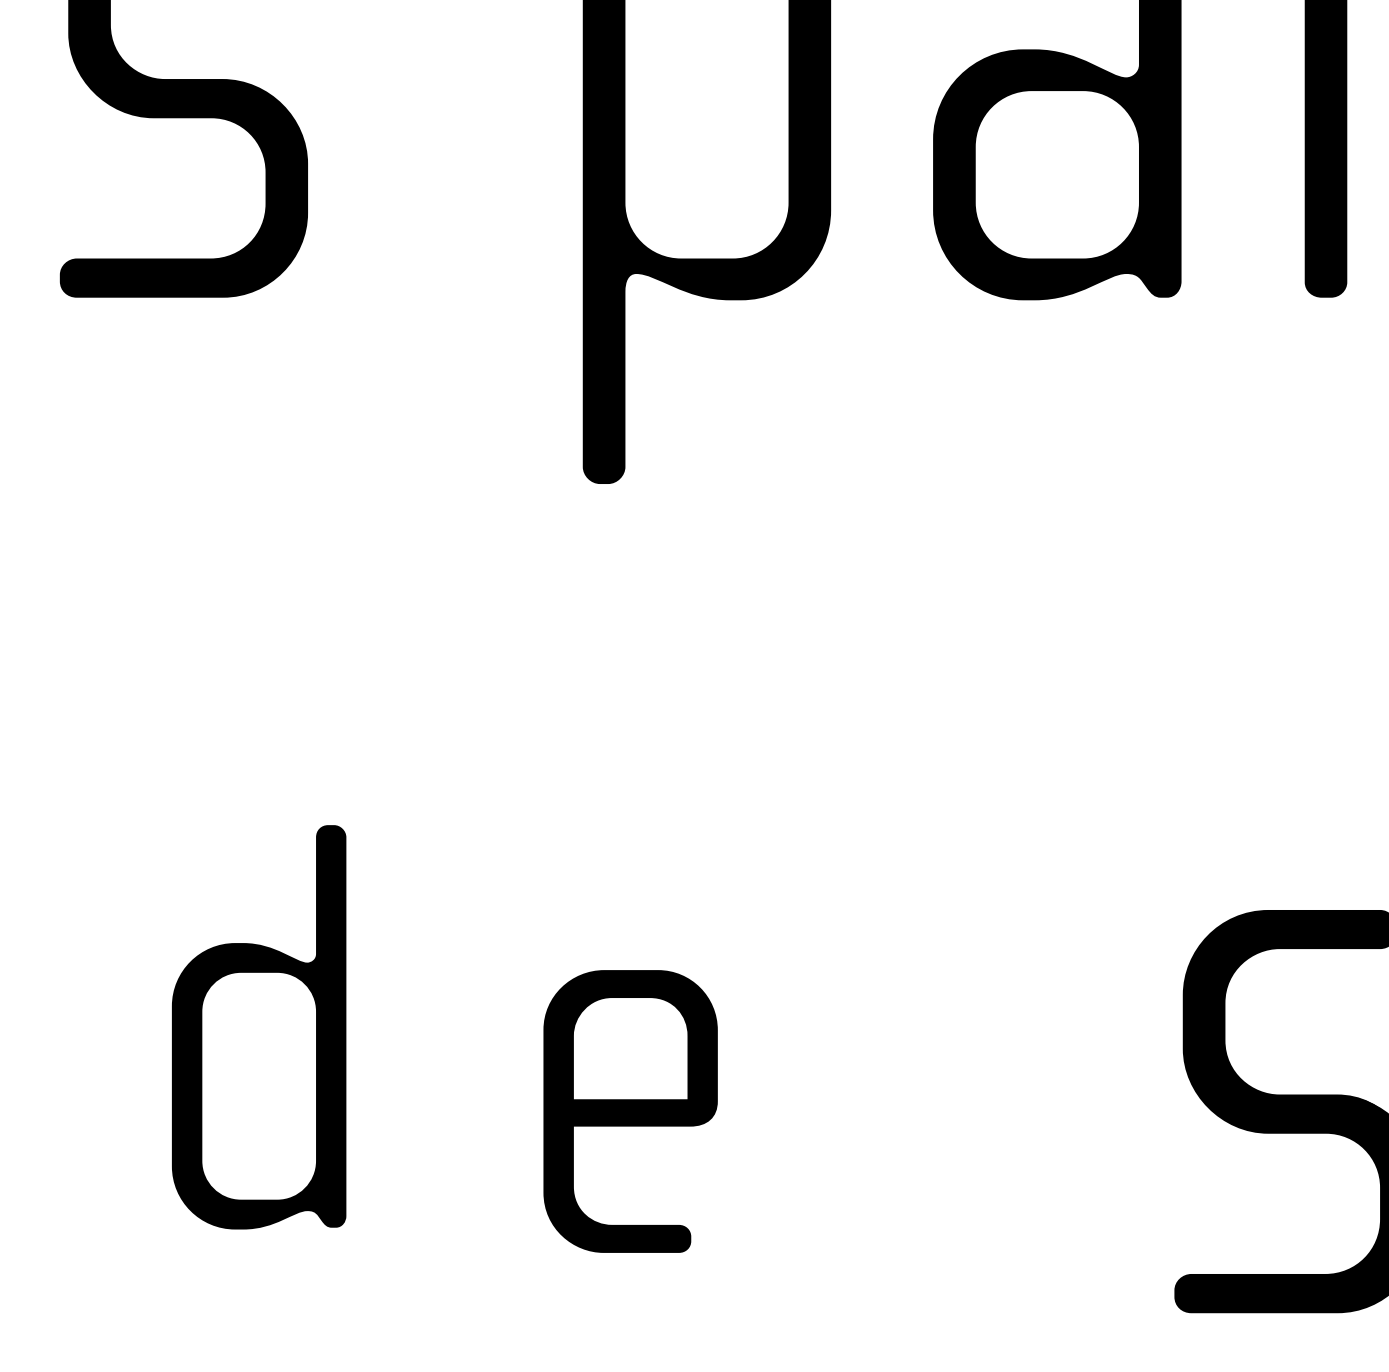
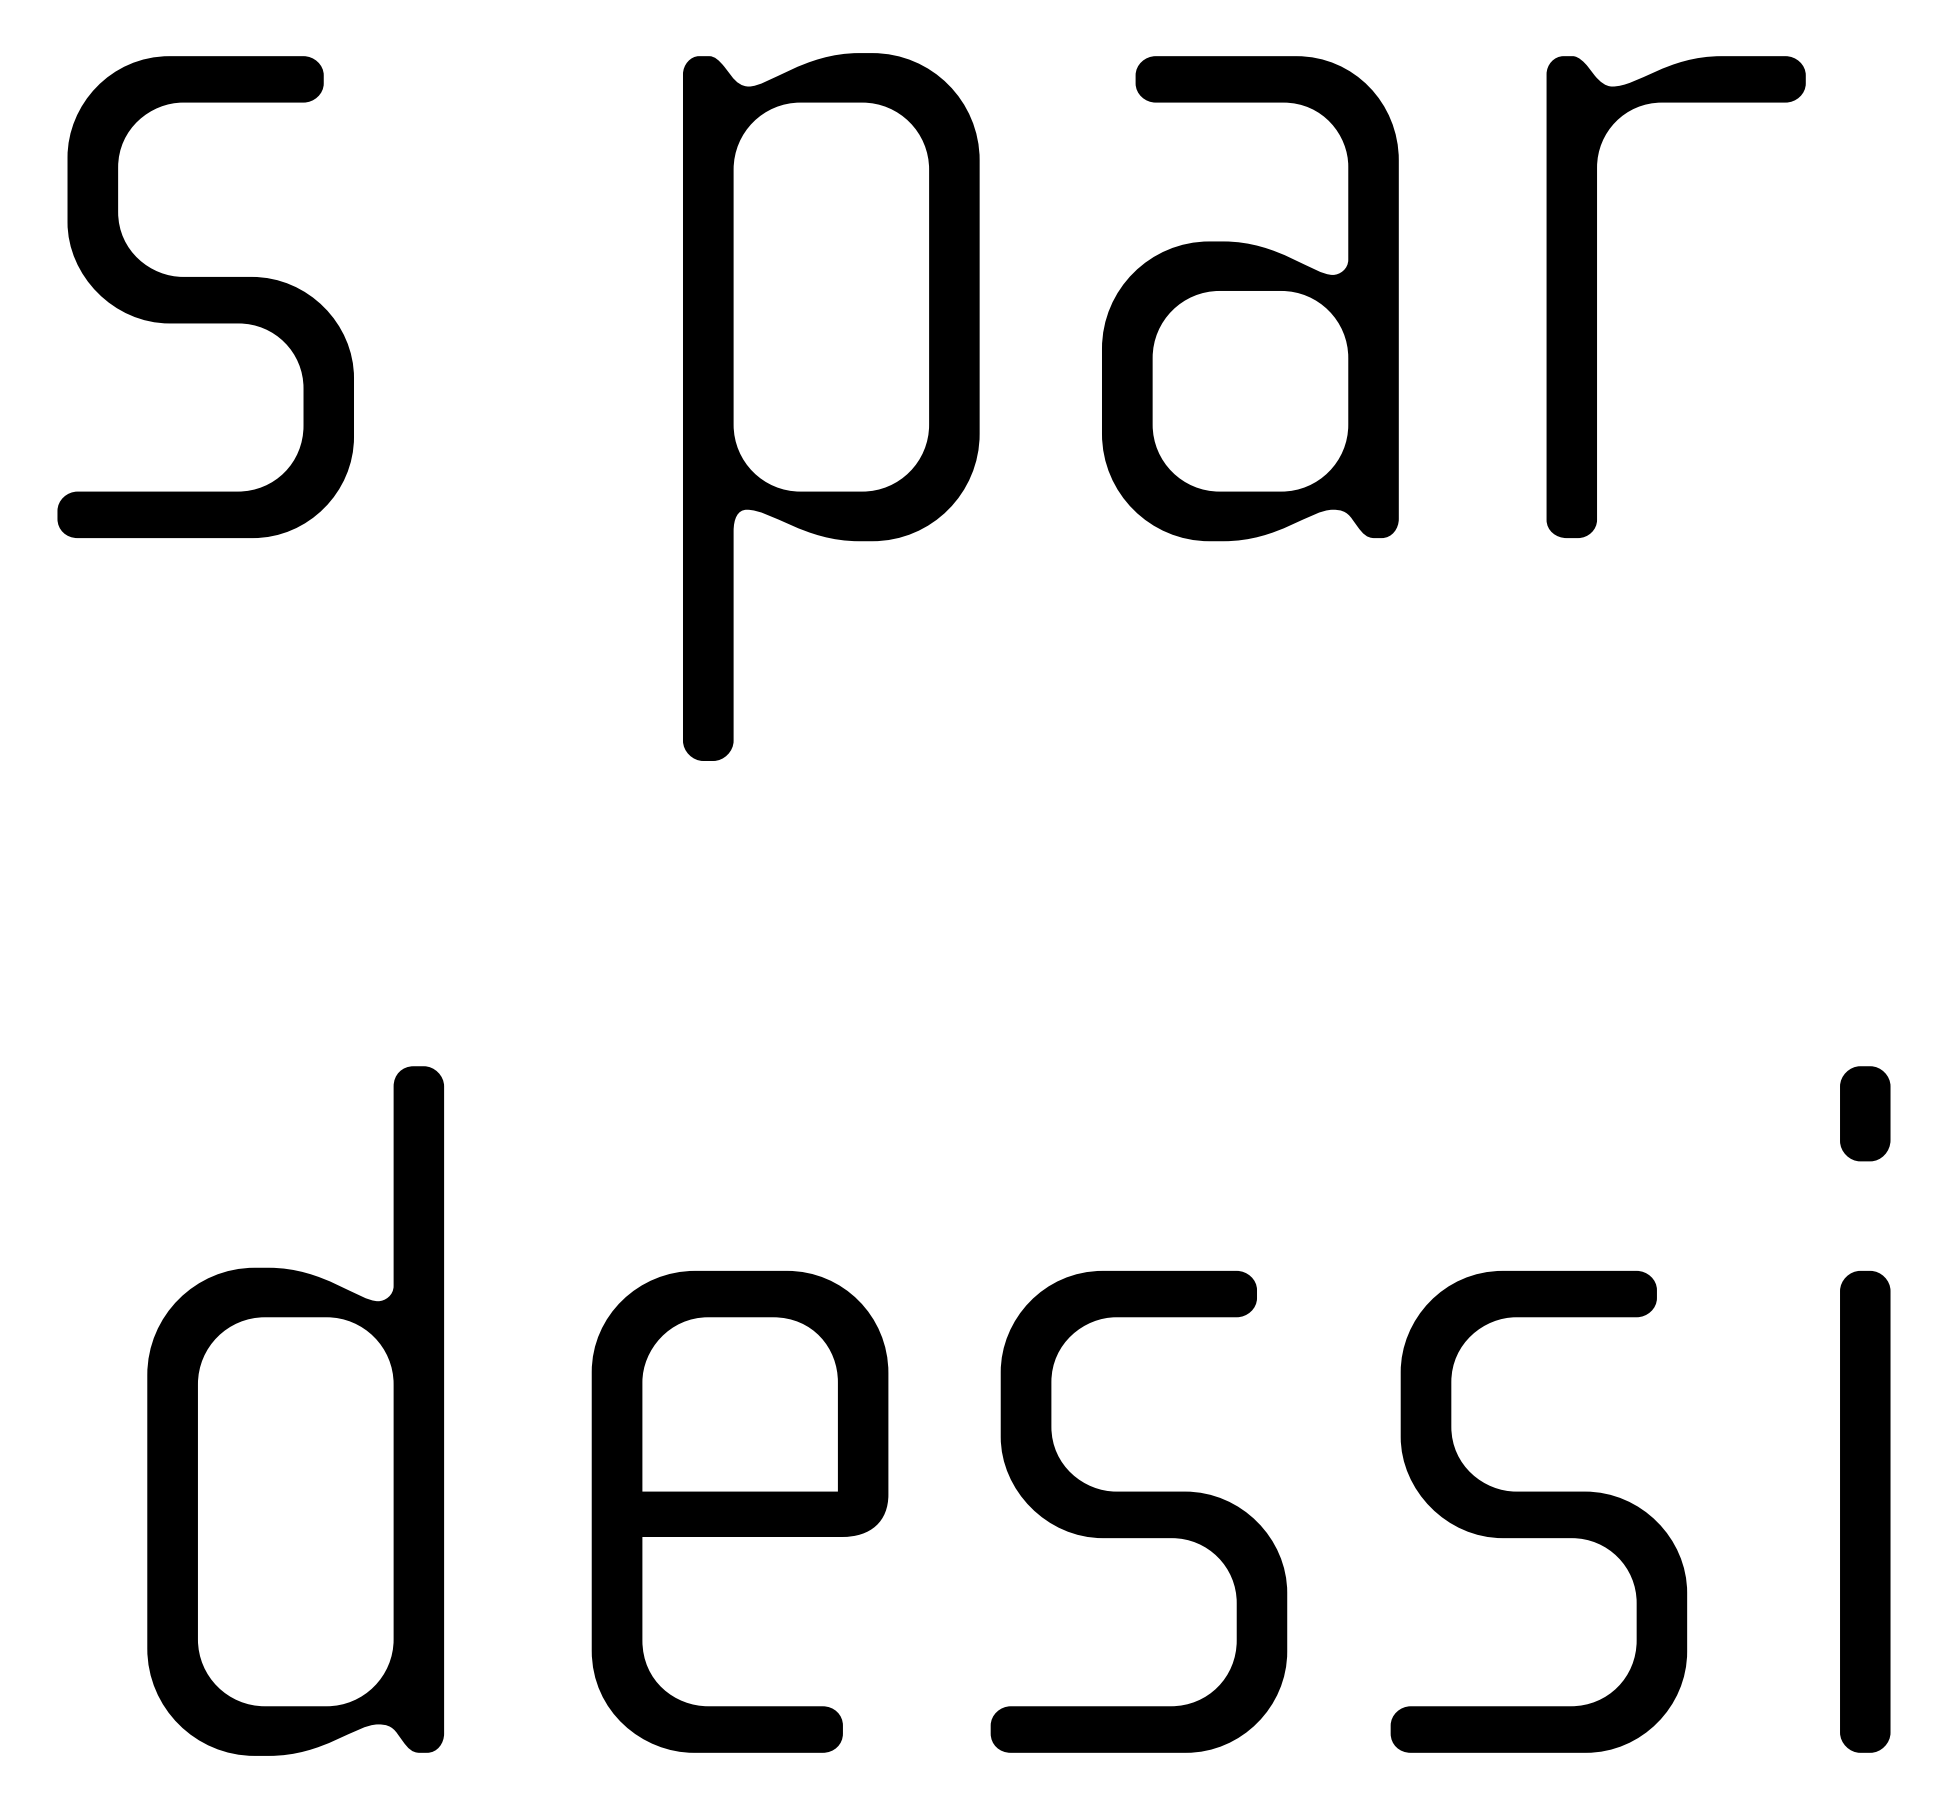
part: (259, 1026) -> (295, 1410), size x1.43
part: (630, 1111) -> (739, 1511), size x1.43
part: (963, 1111) -> (1138, 1511), added

